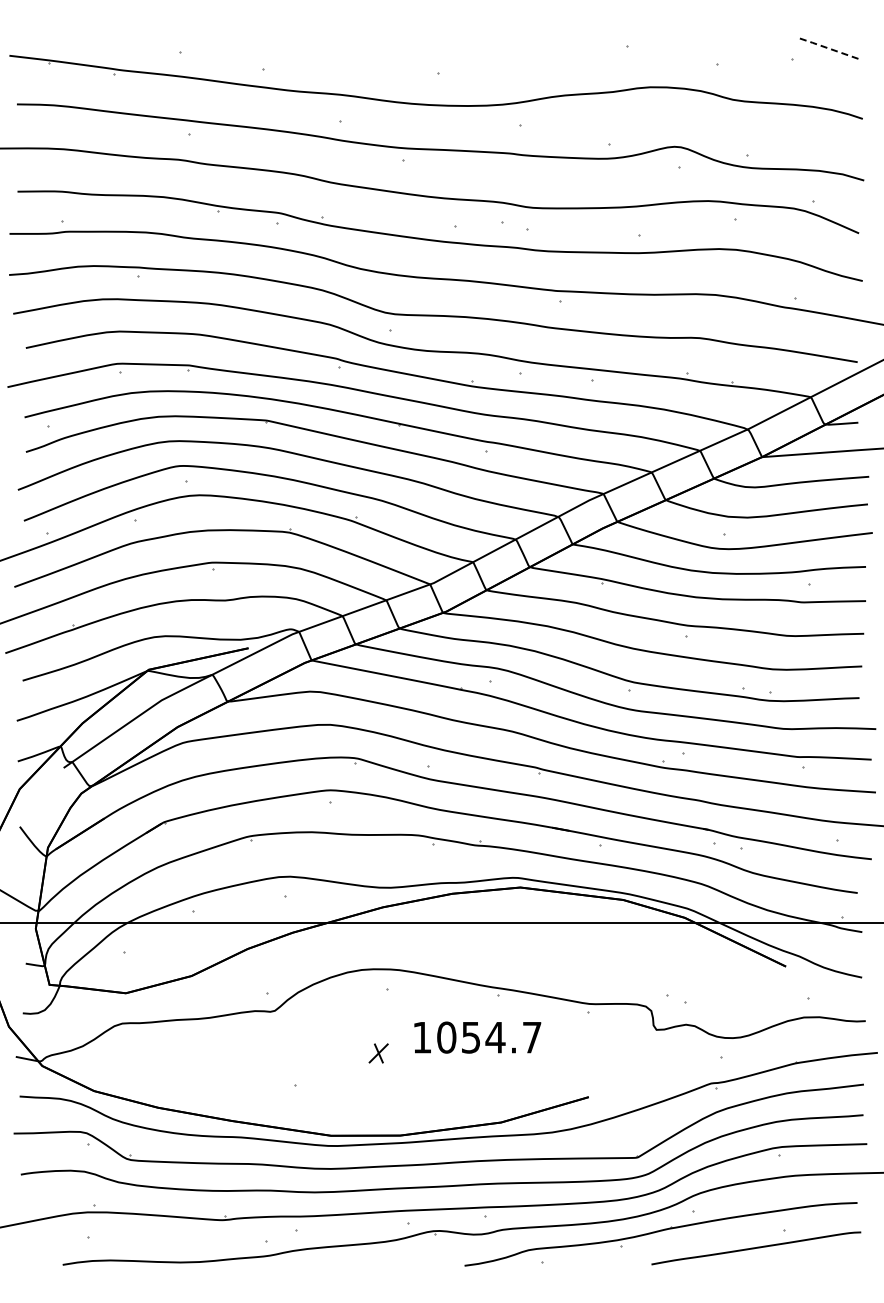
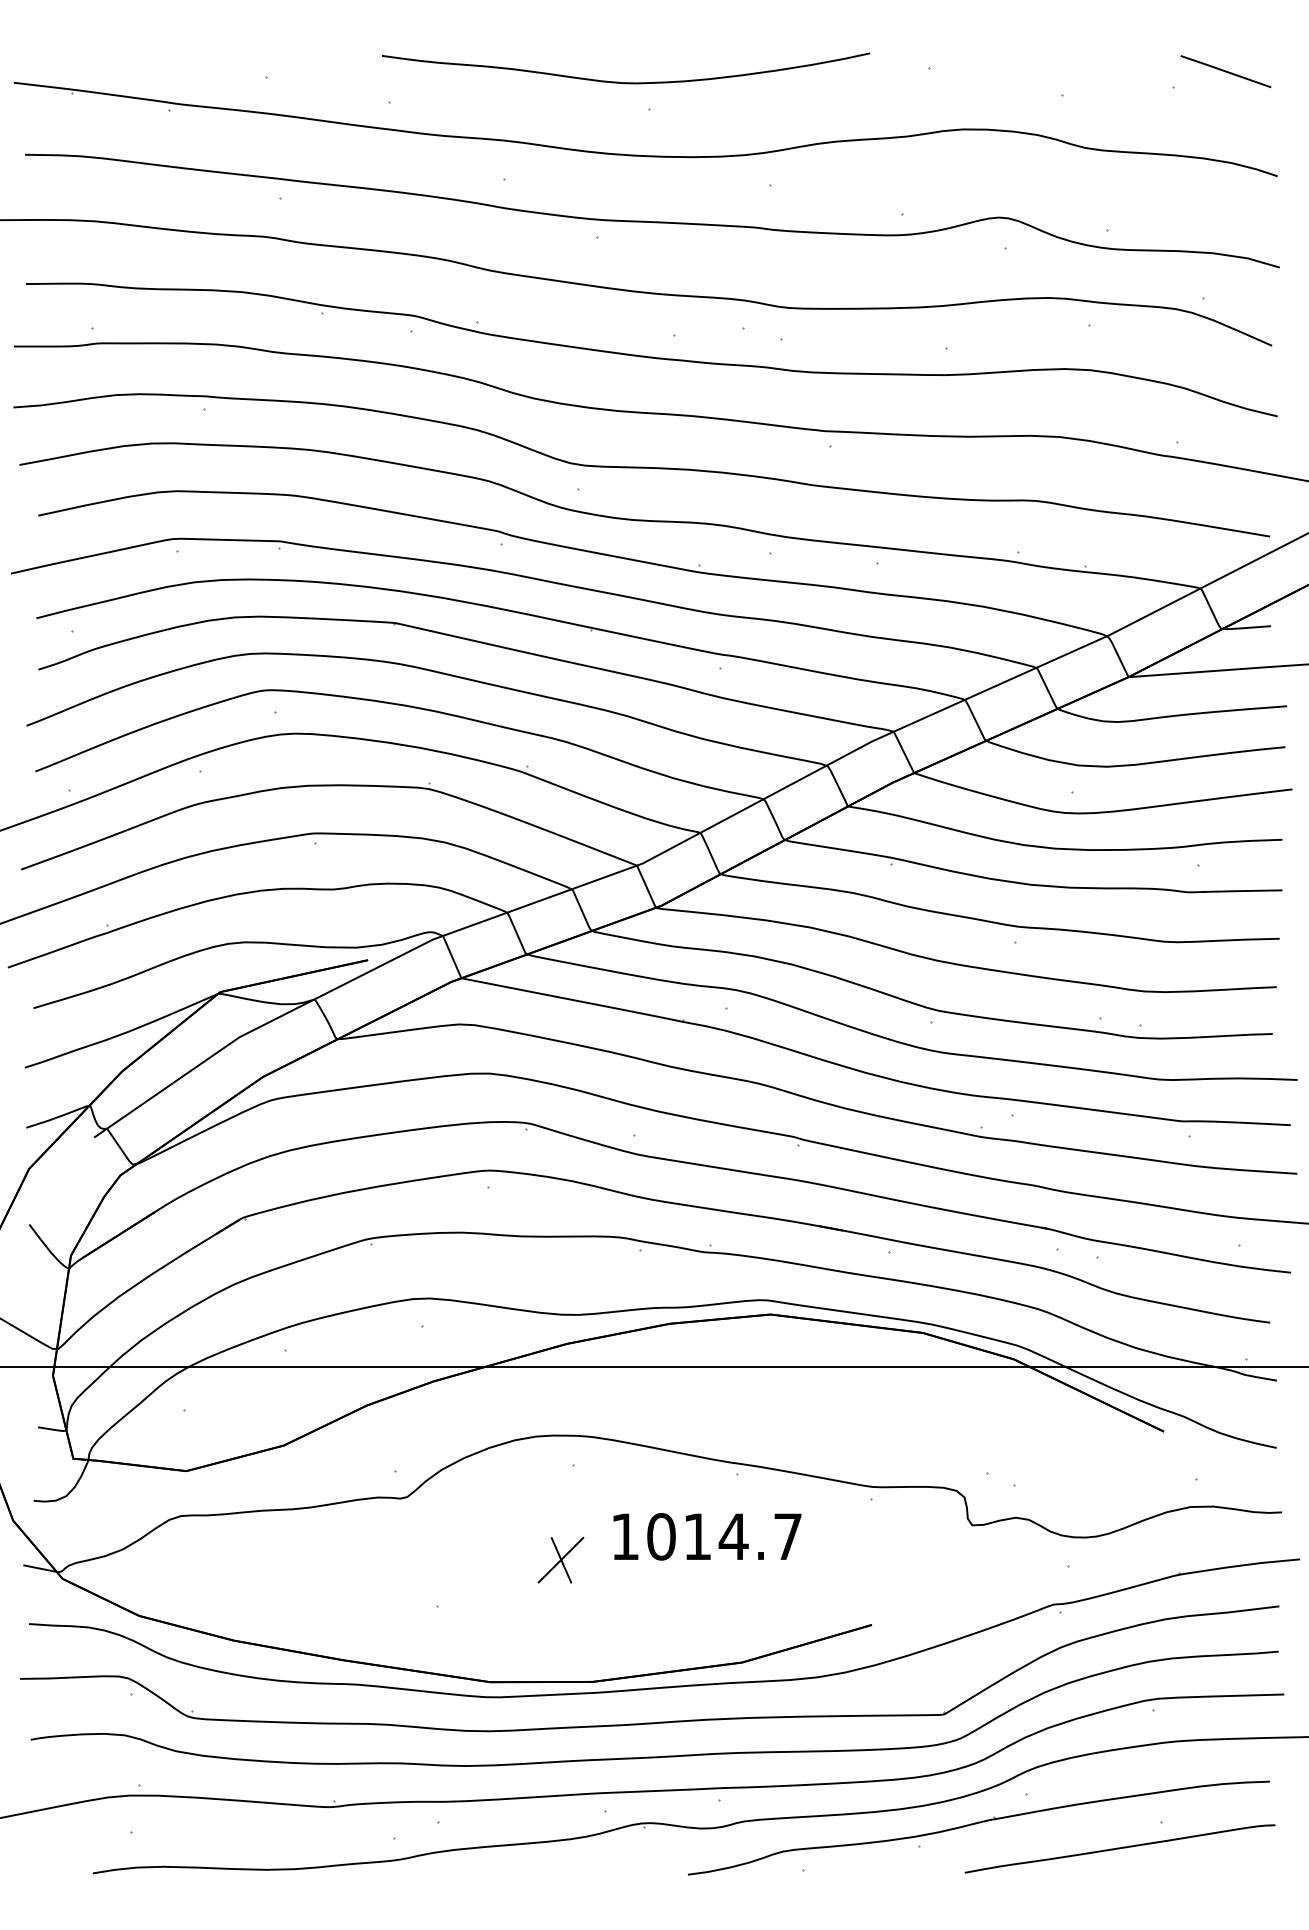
line: (826, 47) -> (1223, 70), dashed -> solid
curve: (418, 54) -> (619, 80), added
text: (470, 1037) -> (696, 1536), 1054.7 -> 1014.7
part: (378, 1053) -> (560, 1560), size x1.67

